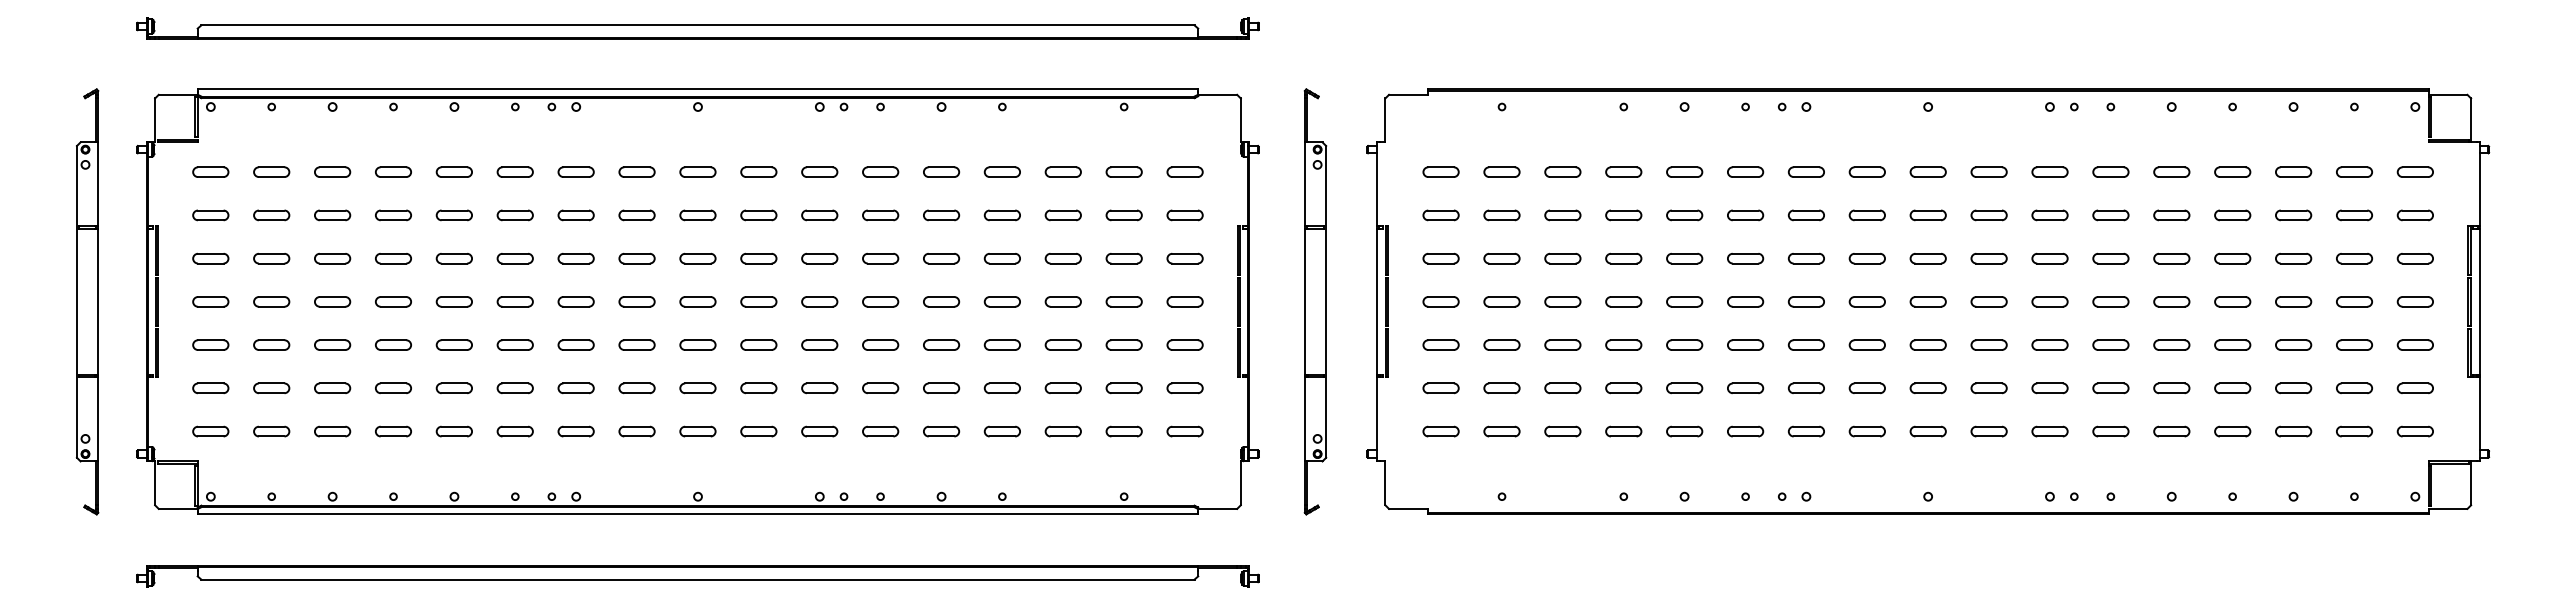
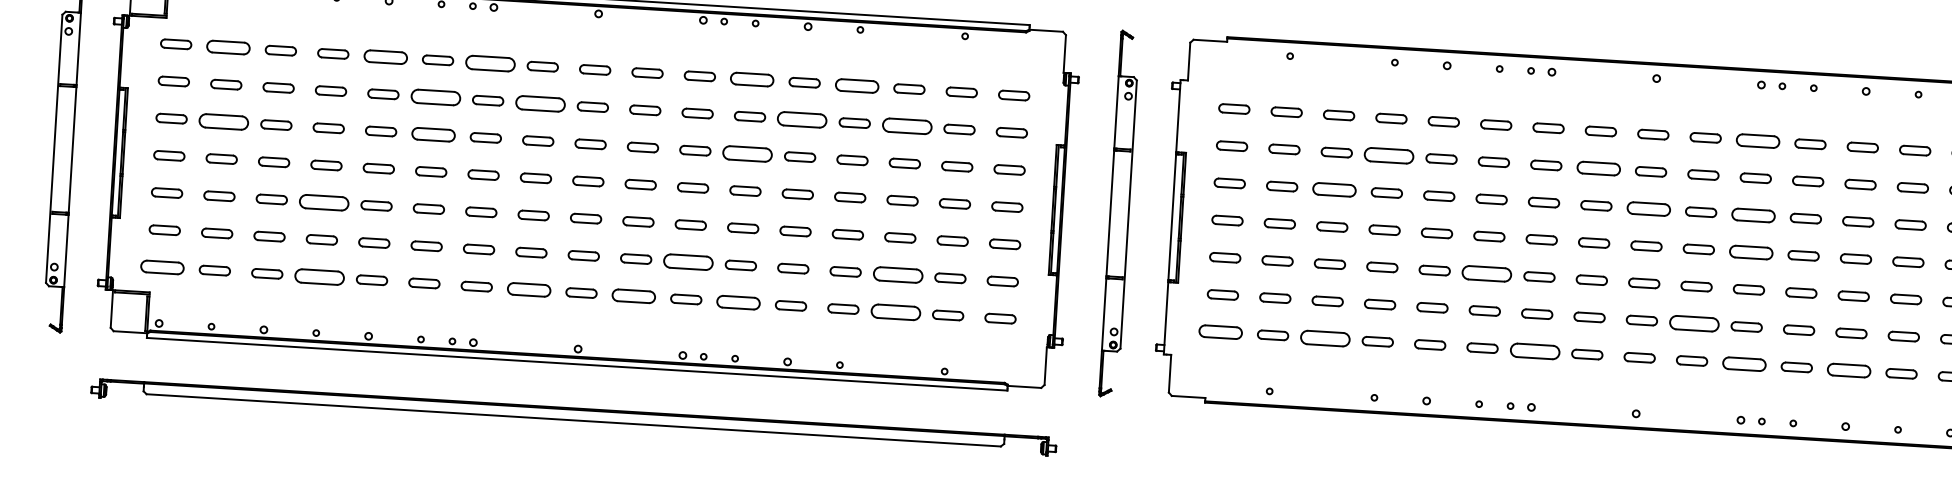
part: (271, 171) -> (228, 46), size x1.4
part: (453, 171) -> (384, 56), size x1.4
part: (575, 171) -> (489, 62), size x1.6
part: (880, 171) -> (752, 78), size x1.4
part: (1001, 171) -> (856, 85), size x1.4
part: (2049, 171) -> (1757, 140), size x1.4
part: (514, 215) -> (435, 97), size x1.6
part: (636, 215) -> (540, 103), size x1.6
part: (941, 215) -> (802, 120), size x1.6
part: (1062, 215) -> (906, 126), size x1.6
part: (1623, 215) -> (1388, 155), size x1.6
part: (1866, 215) -> (1597, 168), size x1.4
part: (271, 258) -> (223, 121), size x1.6
part: (514, 258) -> (432, 134), size x1.4
part: (880, 258) -> (747, 153), size x1.6
part: (1562, 258) -> (1334, 189), size x1.4
part: (1927, 258) -> (1648, 208), size x1.4
part: (2049, 258) -> (1753, 215), size x1.4
part: (2049, 301) -> (1750, 252), size x1.4
part: (393, 344) -> (324, 202), size x1.6
part: (1745, 344) -> (1487, 273), size x1.6
part: (819, 388) -> (688, 262), size x1.6
part: (1062, 388) -> (897, 275), size x1.6
part: (1988, 388) -> (1693, 323), size x1.6
part: (210, 431) -> (162, 267), size x1.4
part: (393, 431) -> (319, 276), size x1.6
part: (636, 431) -> (528, 289), size x1.4
part: (758, 431) -> (633, 296), size x1.4
part: (880, 431) -> (738, 302), size x1.4
part: (1062, 431) -> (895, 312), size x1.6
part: (1440, 431) -> (1220, 332), size x1.4
part: (1562, 431) -> (1325, 338), size x1.6
part: (1805, 431) -> (1534, 351), size x1.6
part: (2049, 431) -> (1743, 364), size x1.4
part: (2171, 431) -> (1848, 370), size x1.4

